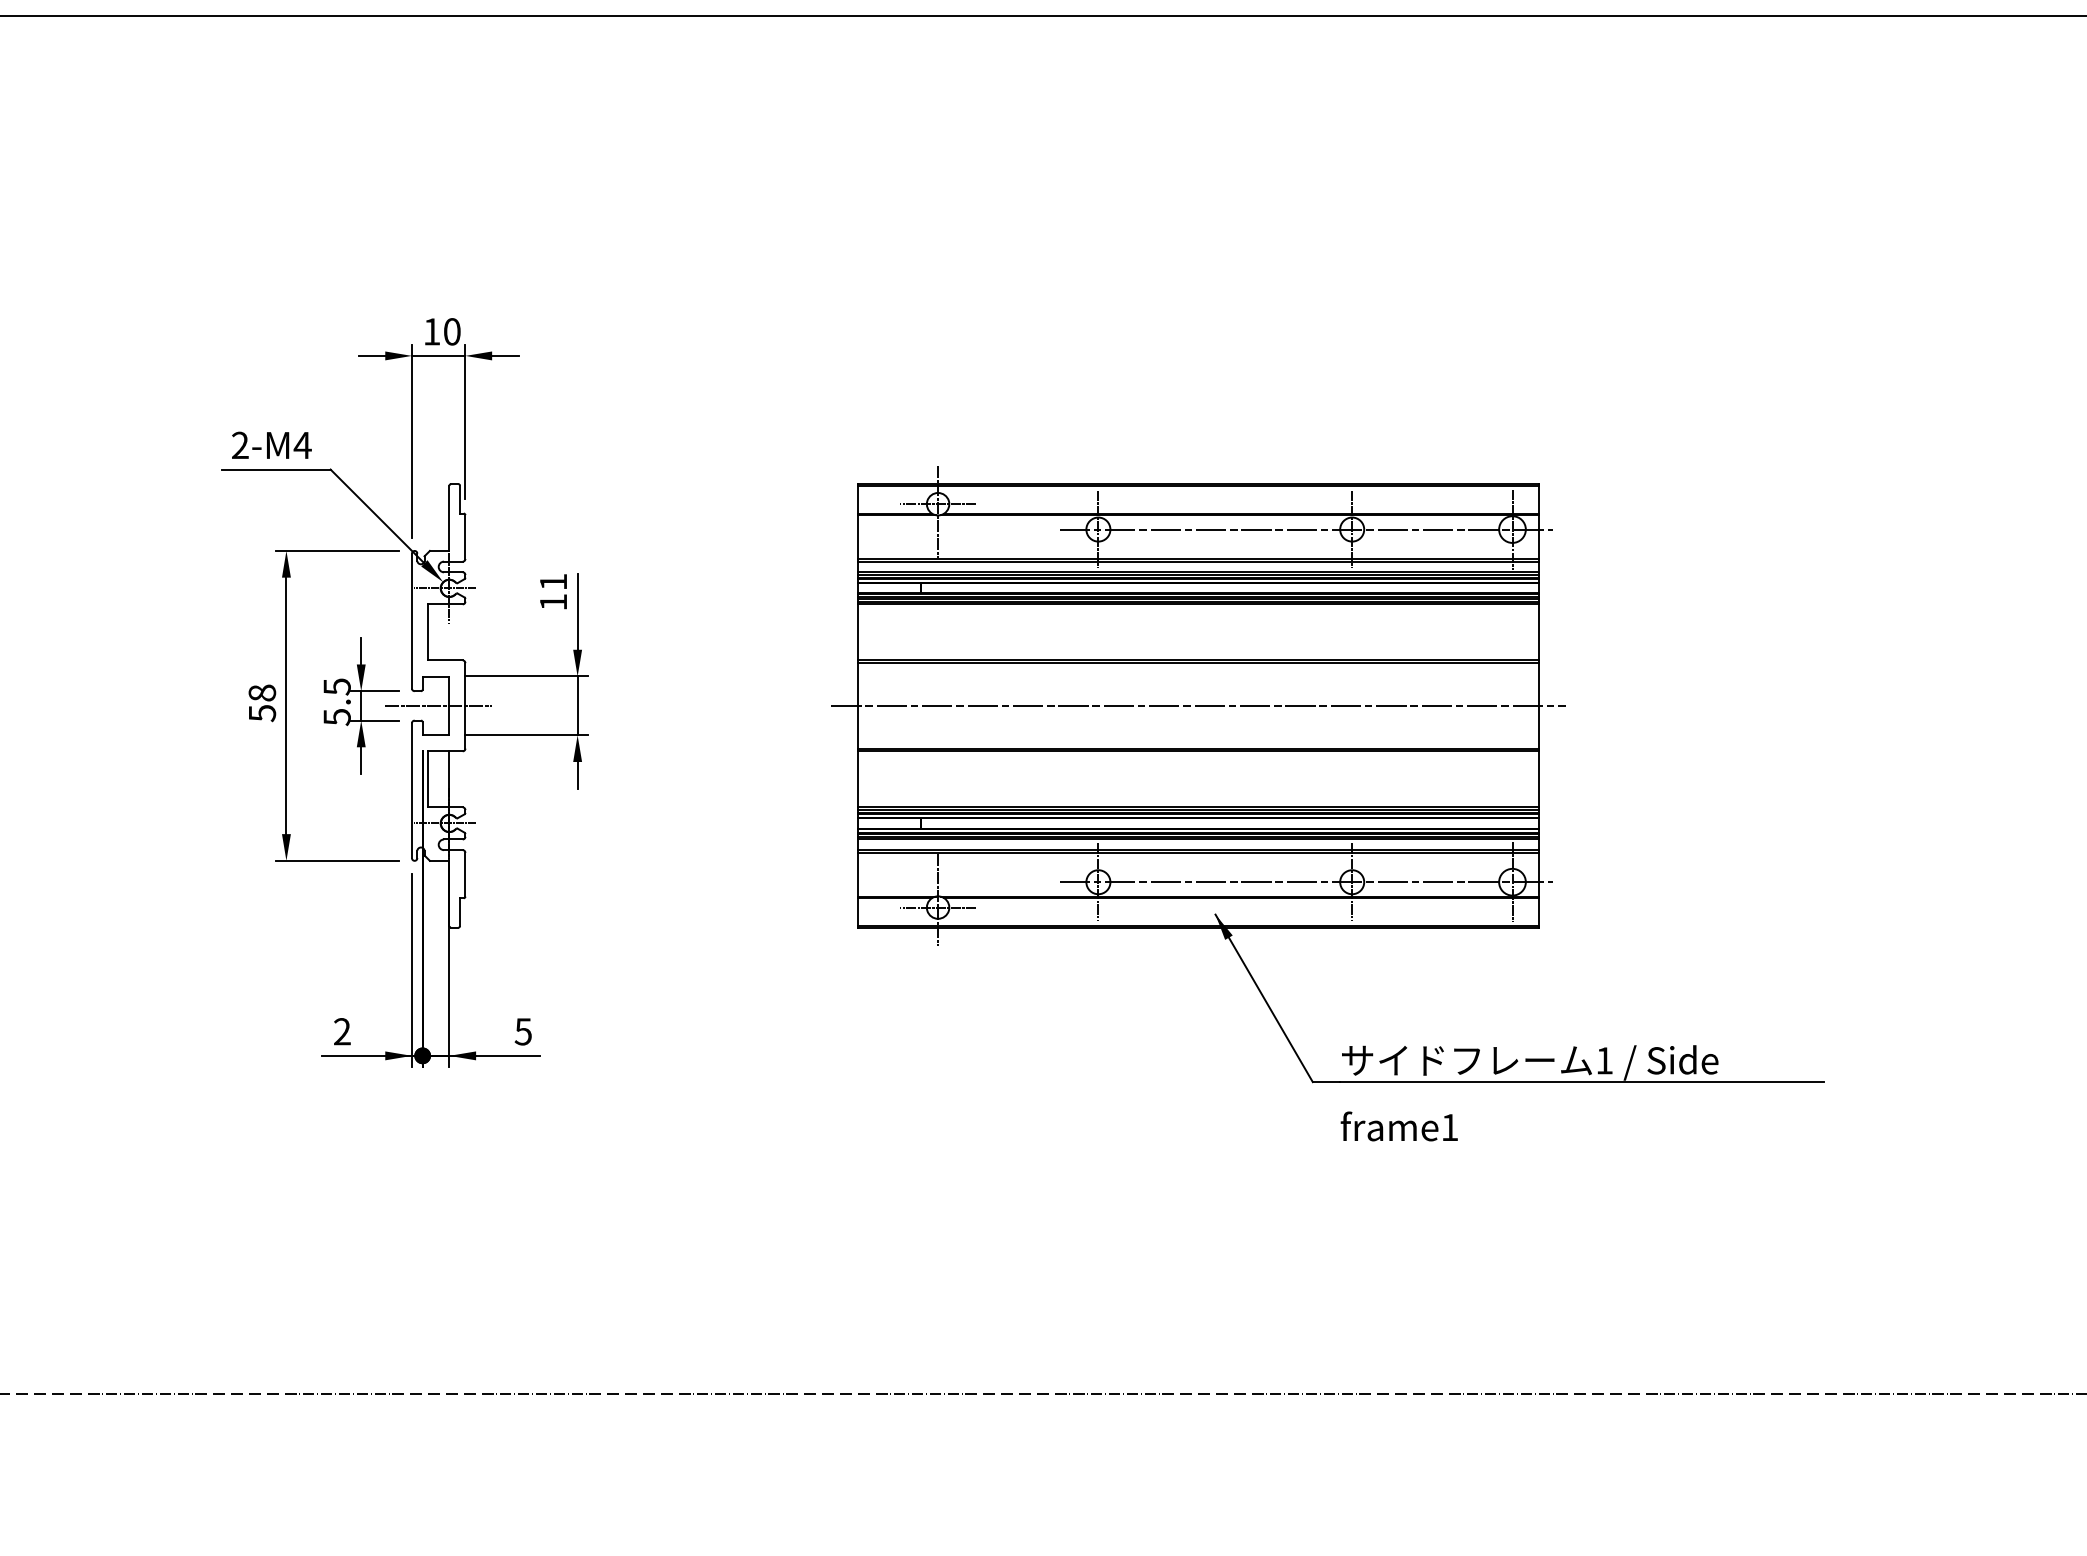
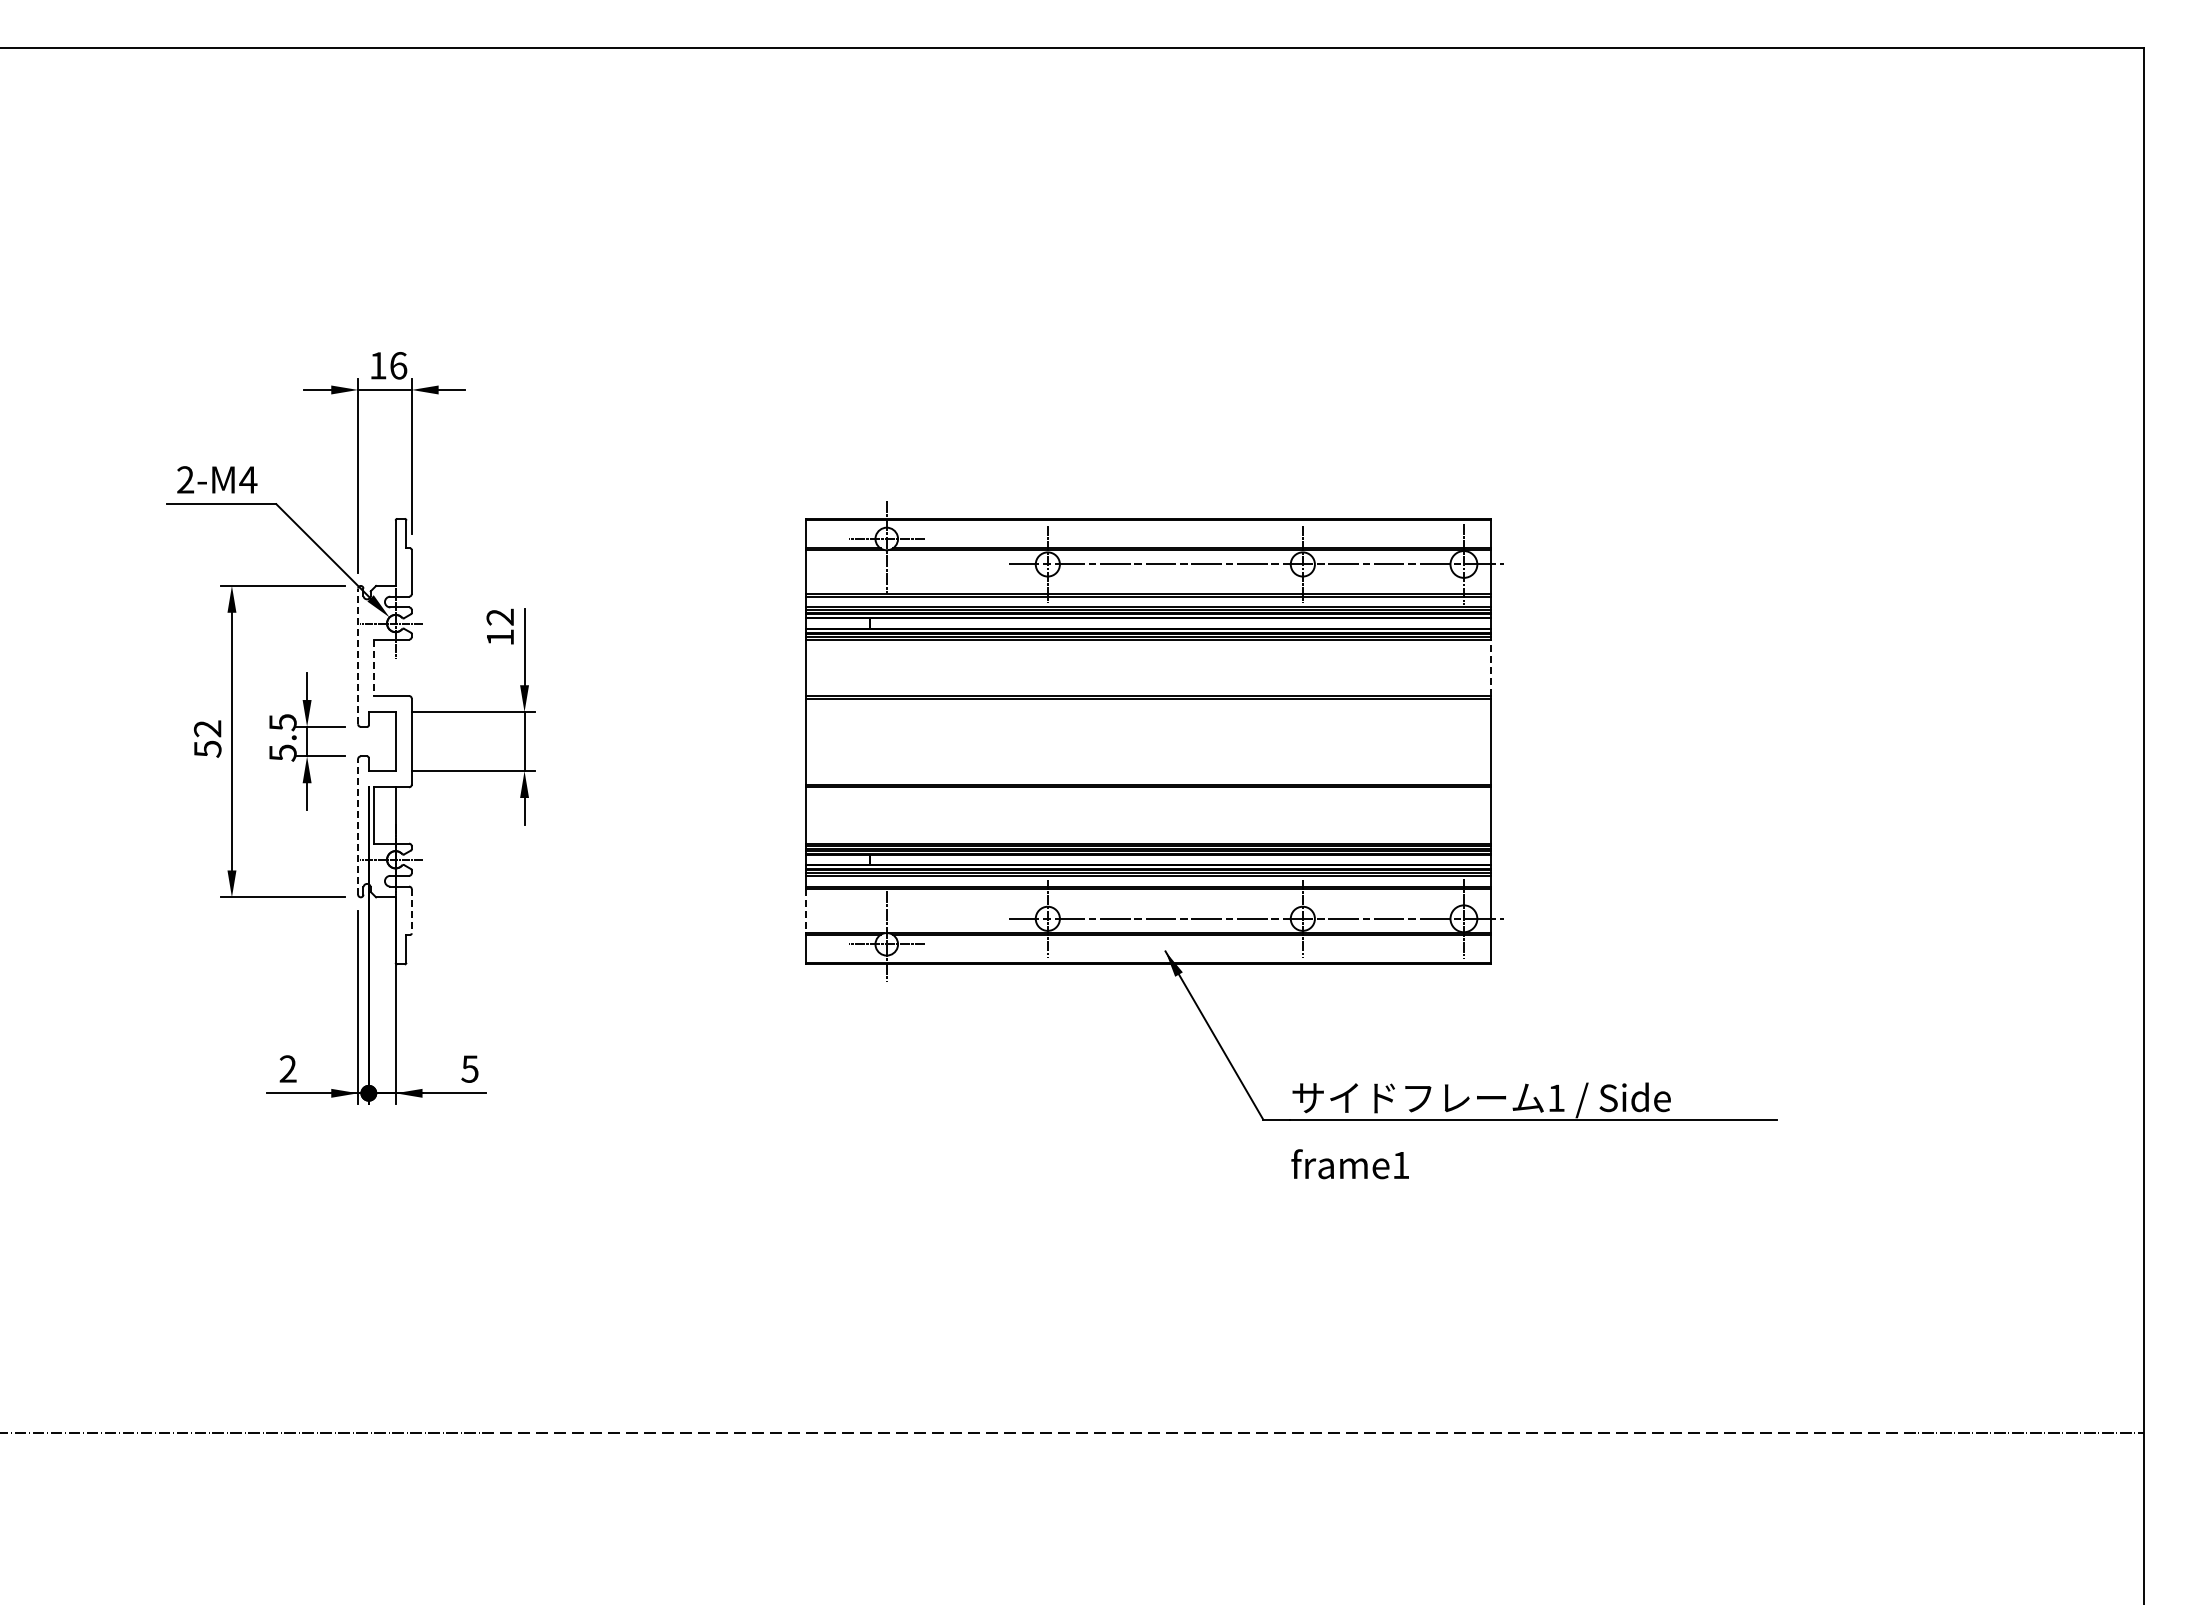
text: (452, 331) -> (398, 365), 10 -> 16
text: (552, 581) -> (499, 616), 11 -> 12
line: (412, 621) -> (358, 656), solid -> dashed
line: (1538, 632) -> (1490, 667), solid -> dashed
line: (428, 633) -> (374, 668), solid -> dashed
text: (262, 692) -> (207, 728), 58 -> 52
line: (438, 705) -> (384, 741), removed
line: (1198, 705) -> (1148, 741), removed
line: (412, 790) -> (358, 826), solid -> dashed
line: (465, 874) -> (411, 911), solid -> dashed
line: (858, 874) -> (806, 911), solid -> dashed

